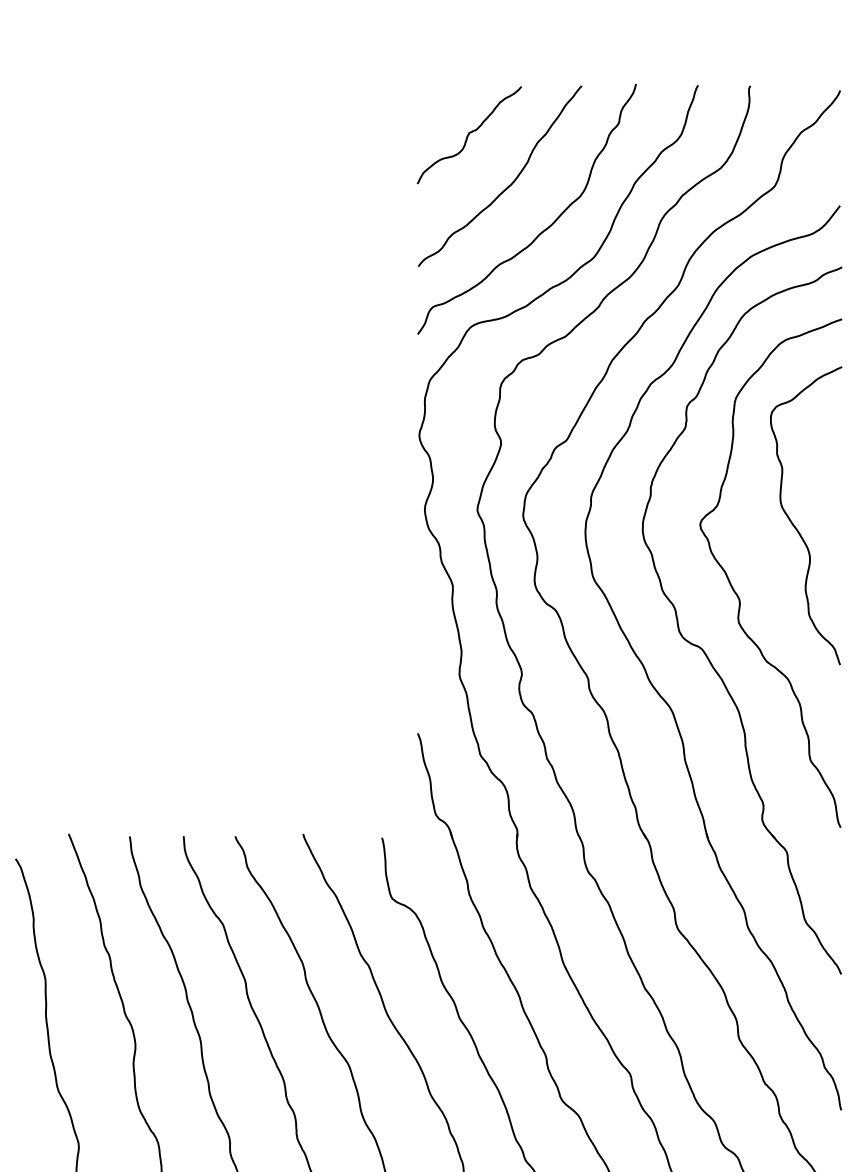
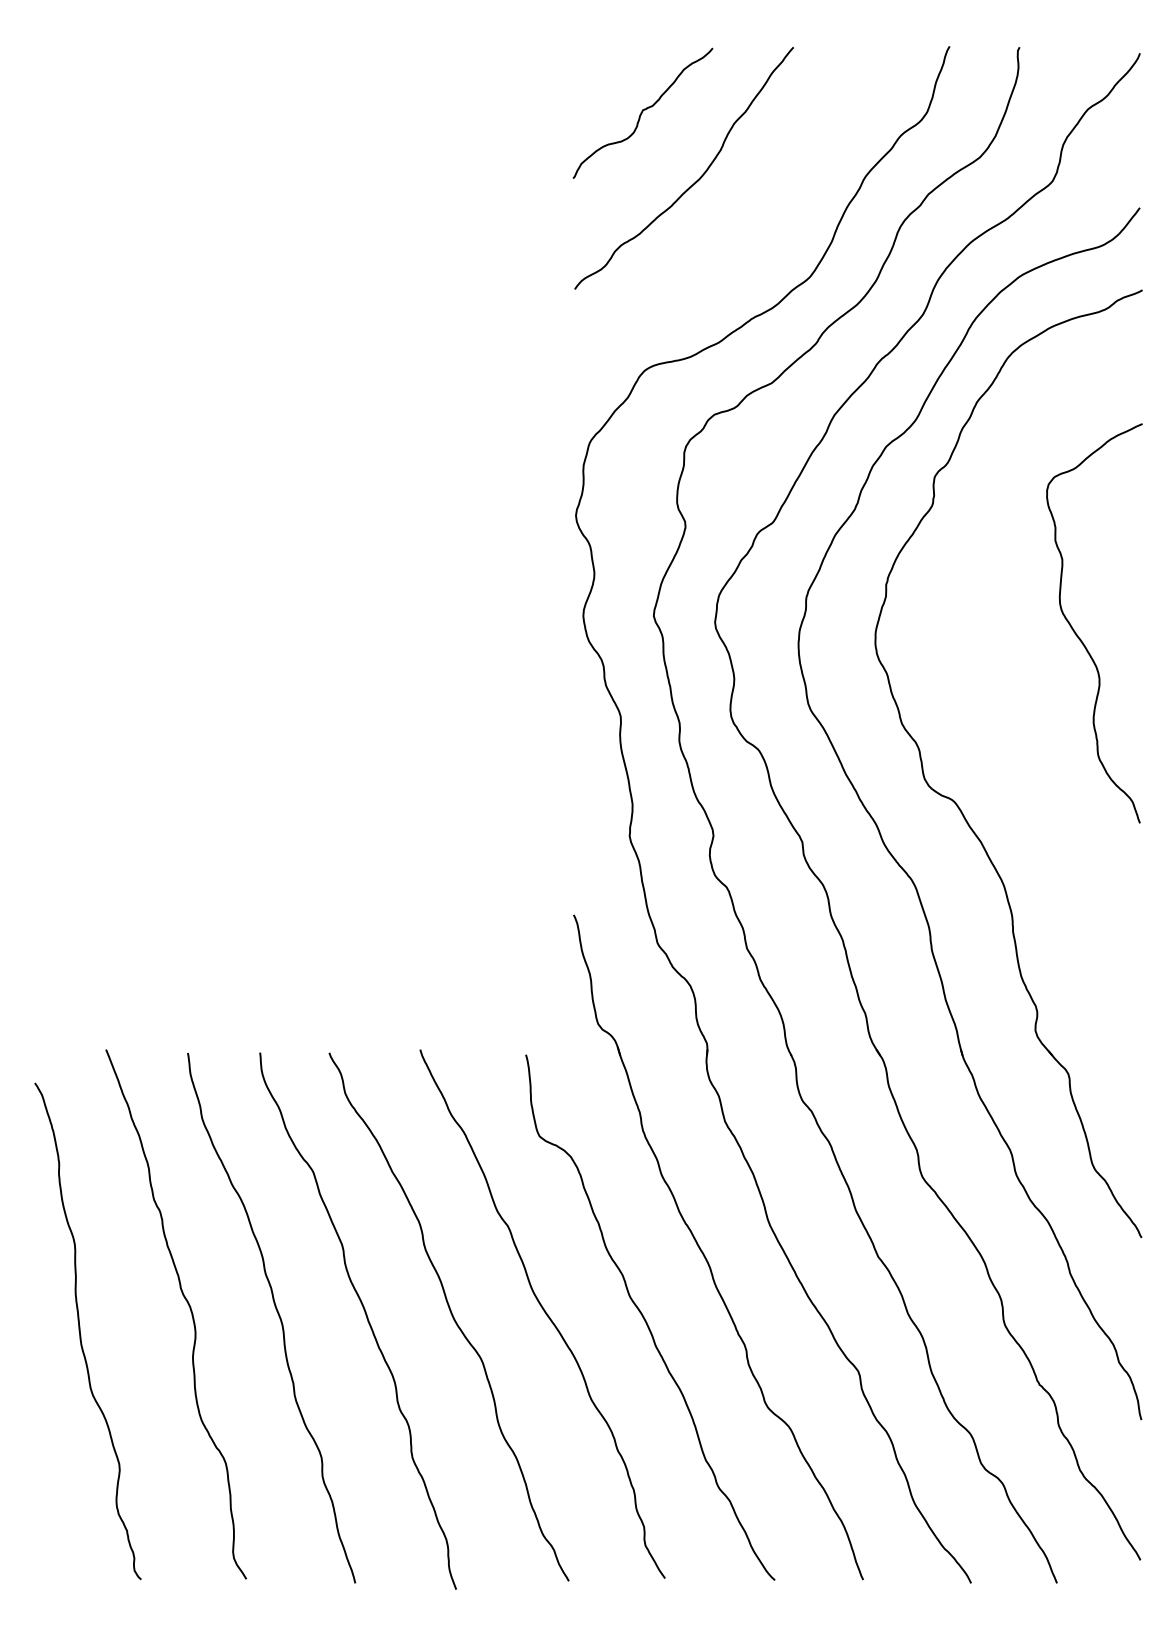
curve: (543, 230) -> (742, 240), removed
curve: (737, 594) -> (1002, 728), removed

